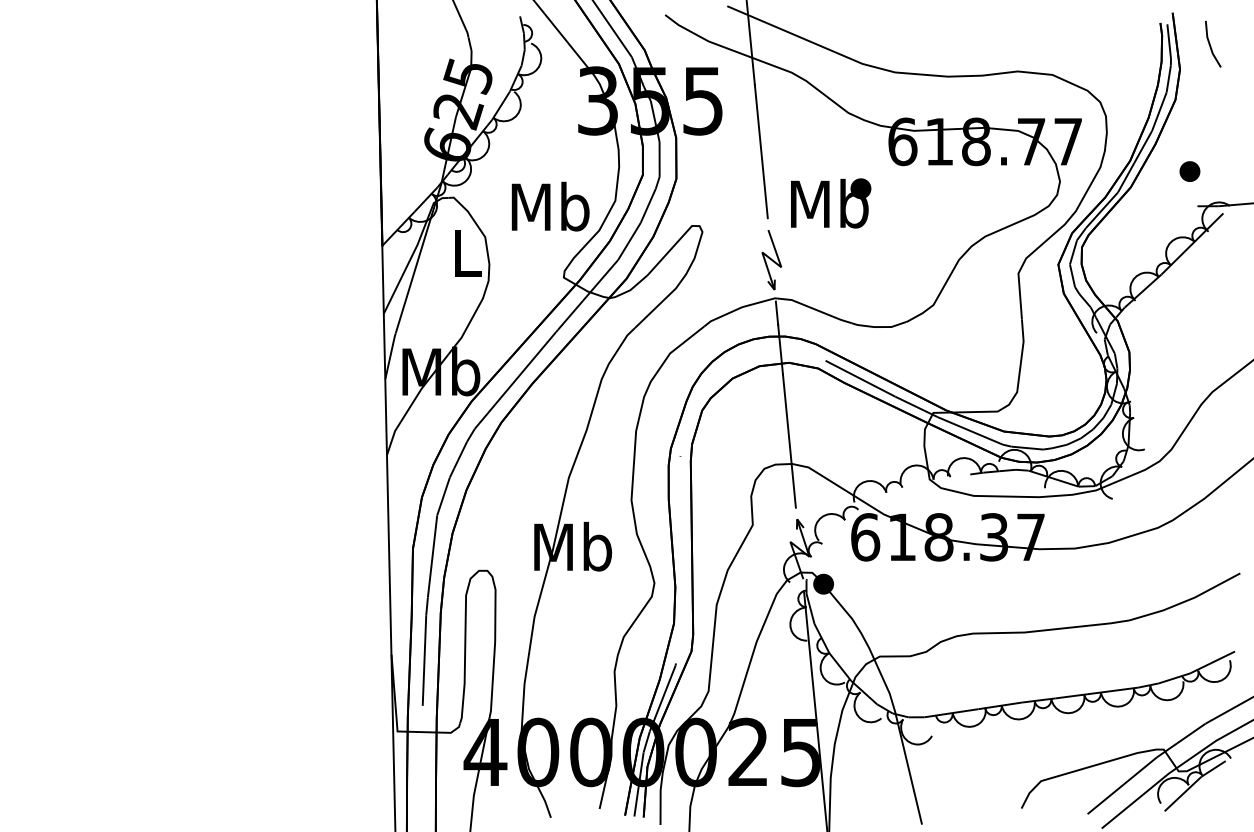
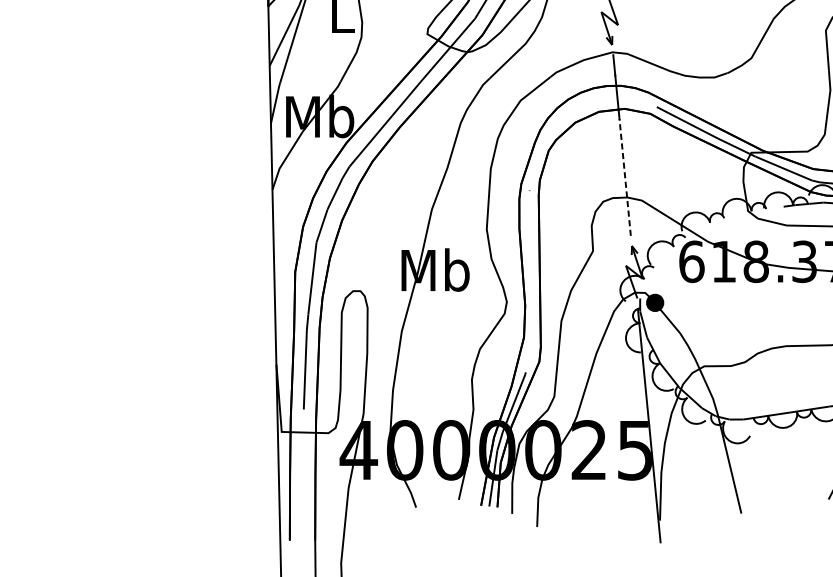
line: (789, 441) -> (625, 177), solid -> dashed

